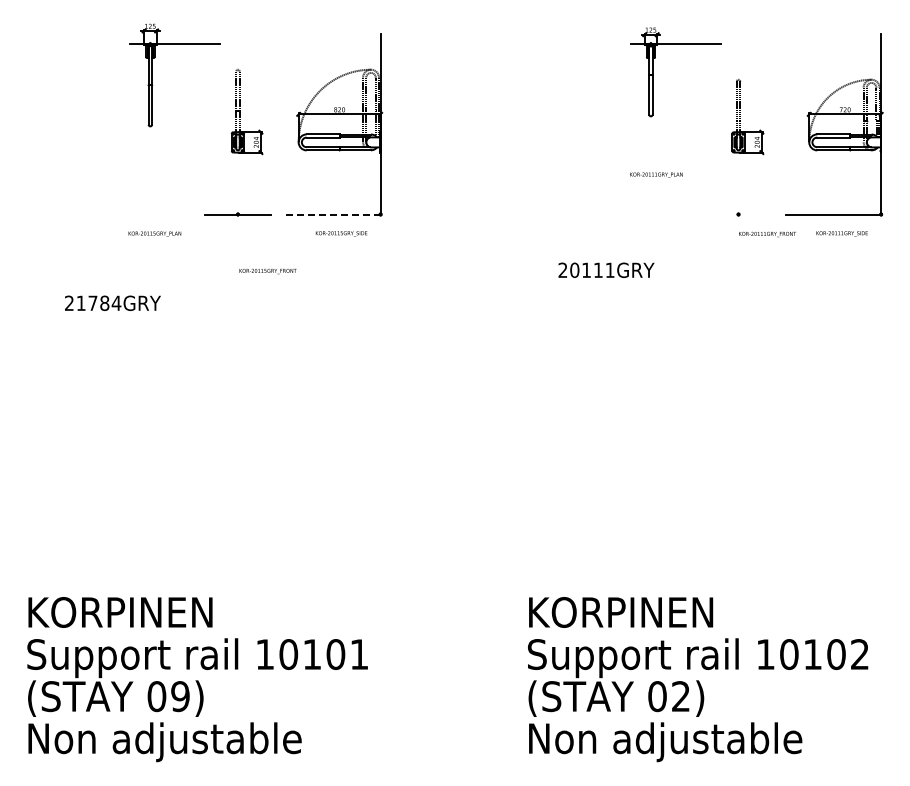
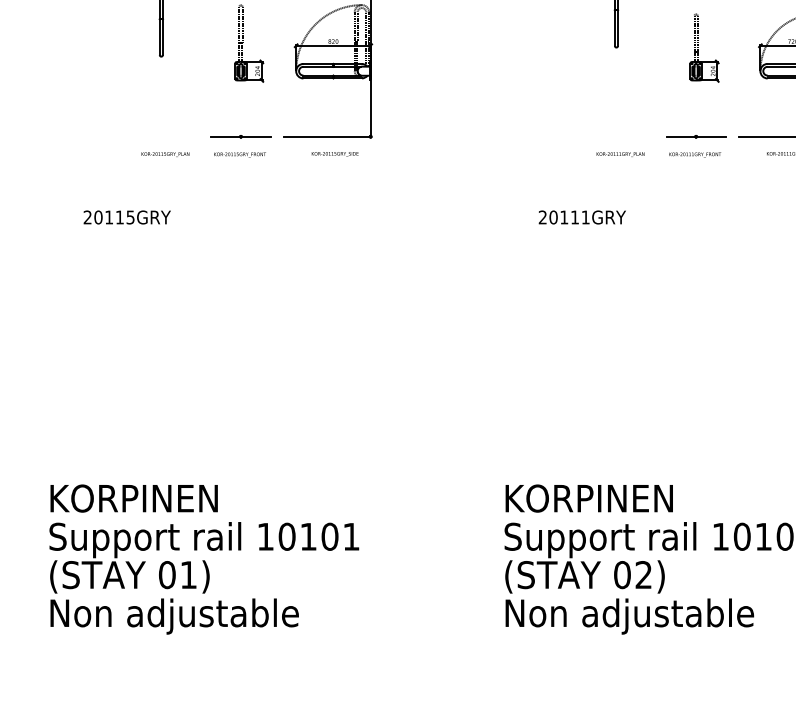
text: (656, 174) -> (620, 154), moved
line: (333, 214) -> (327, 136), dashed -> solid
line: (738, 214) -> (696, 136), added
text: (767, 234) -> (695, 154), moved
text: (606, 269) -> (582, 216), moved
text: (267, 271) -> (239, 154), moved
text: (98, 303) -> (114, 217), 21784GRY -> 20115GRY
text: (180, 696) -> (188, 574), 09) -> 01)

